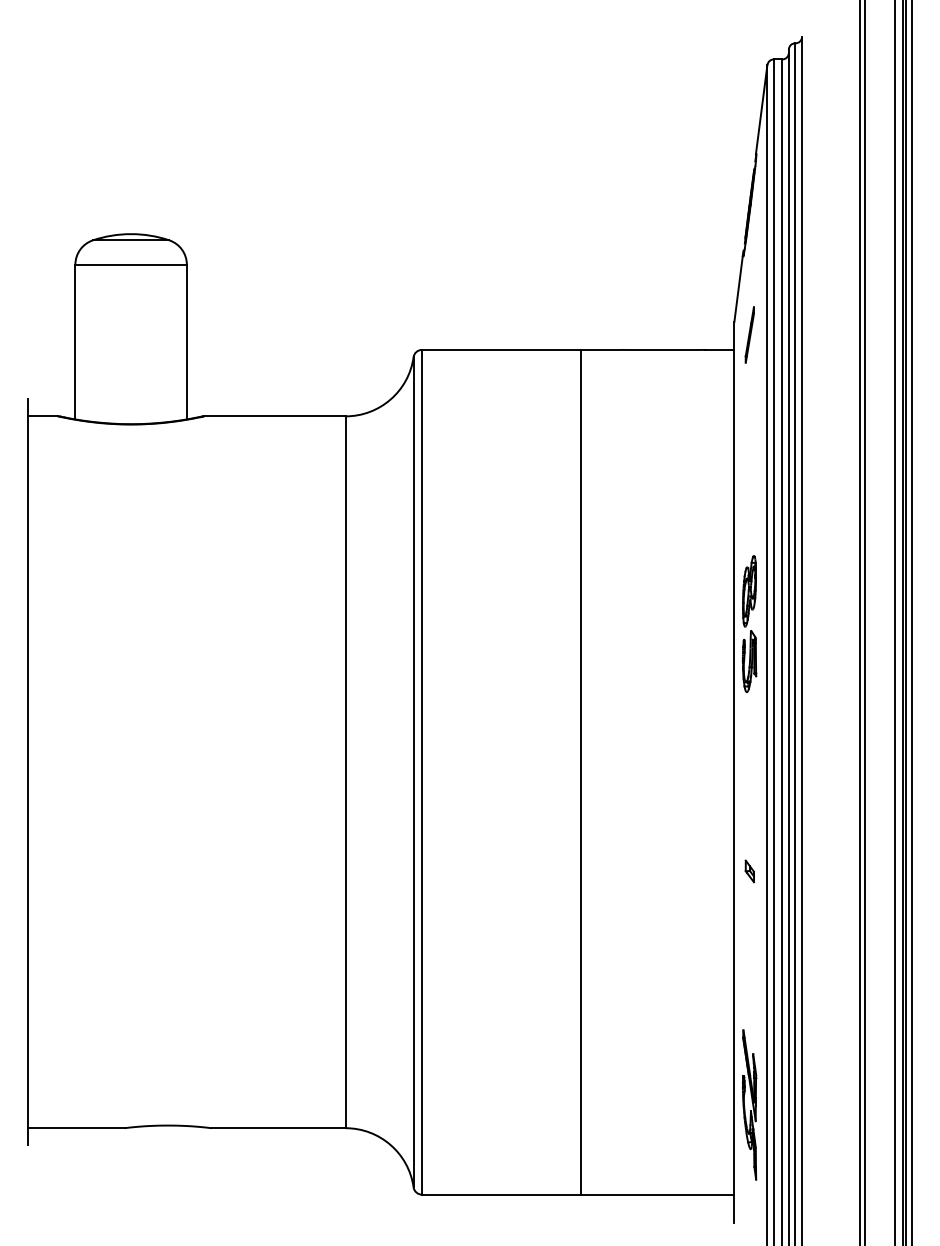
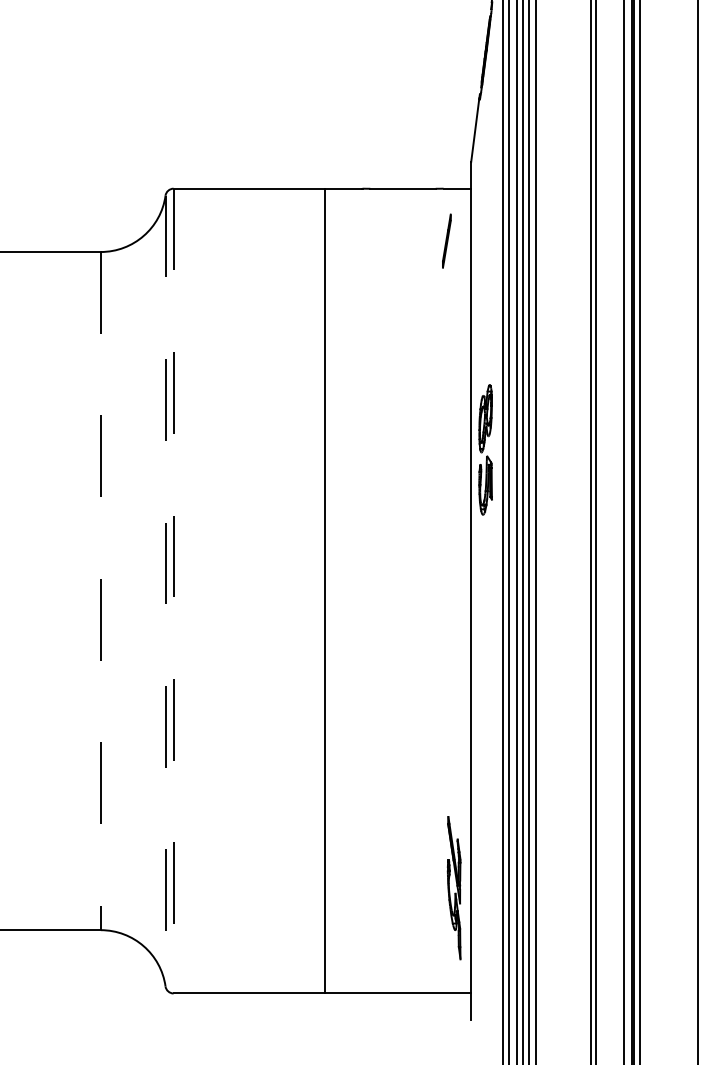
line: (749, 334) -> (446, 240), moved
line: (345, 772) -> (100, 591), solid -> dashed
line: (413, 772) -> (165, 591), solid -> dashed
line: (422, 772) -> (174, 591), solid -> dashed
part: (749, 871) -> (485, 685), removed
part: (749, 1104) -> (454, 887), moved

